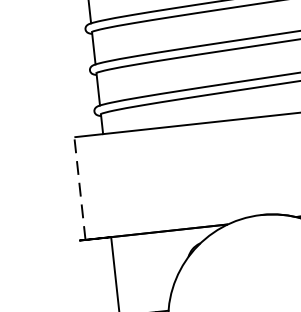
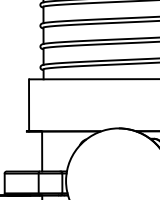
line: (80, 186) -> (29, 104), dashed -> solid

